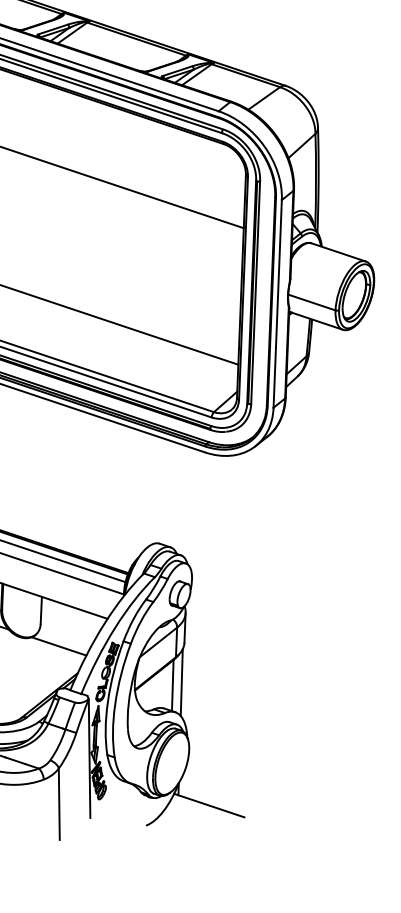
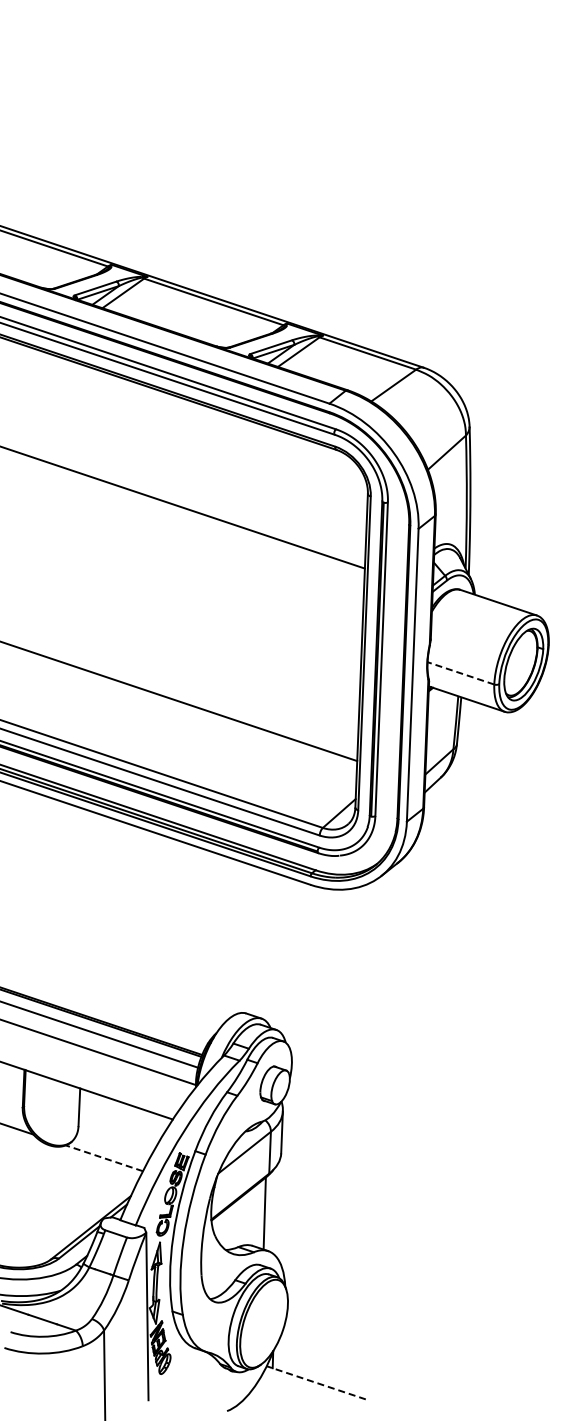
line: (311, 302) -> (460, 673), solid -> dashed
line: (59, 646) -> (104, 1158), solid -> dashed
line: (181, 682) -> (277, 1209), removed
line: (208, 805) -> (315, 1382), solid -> dashed

